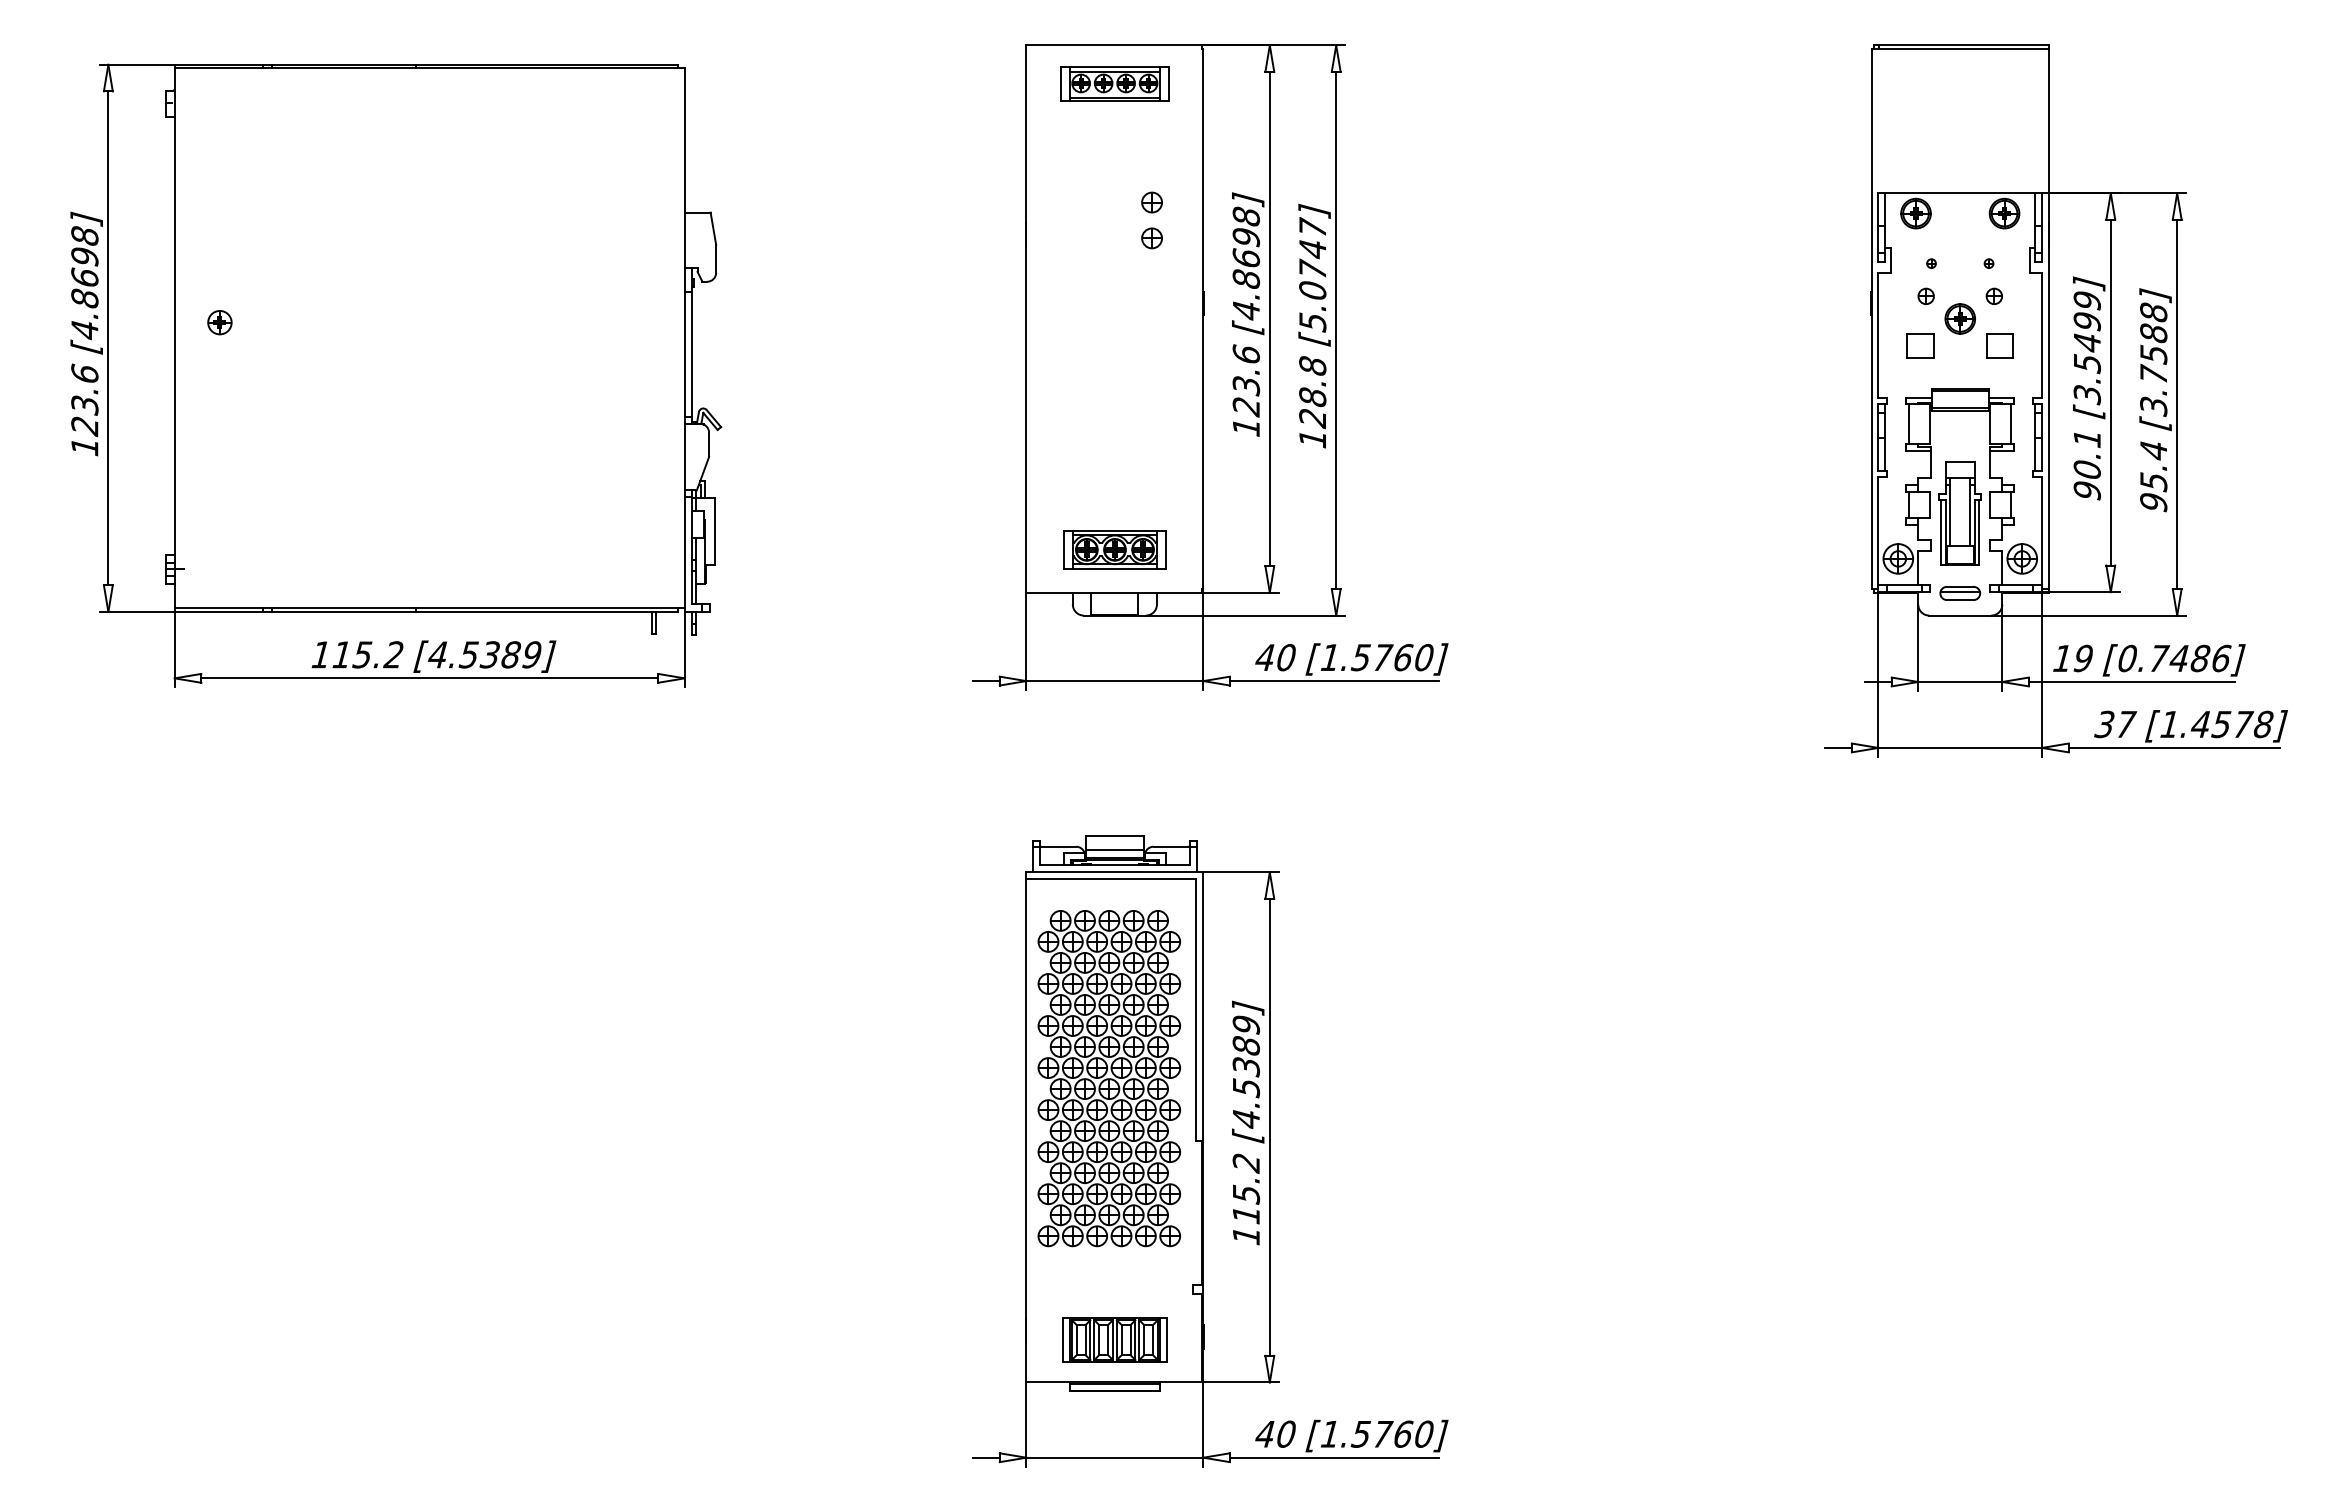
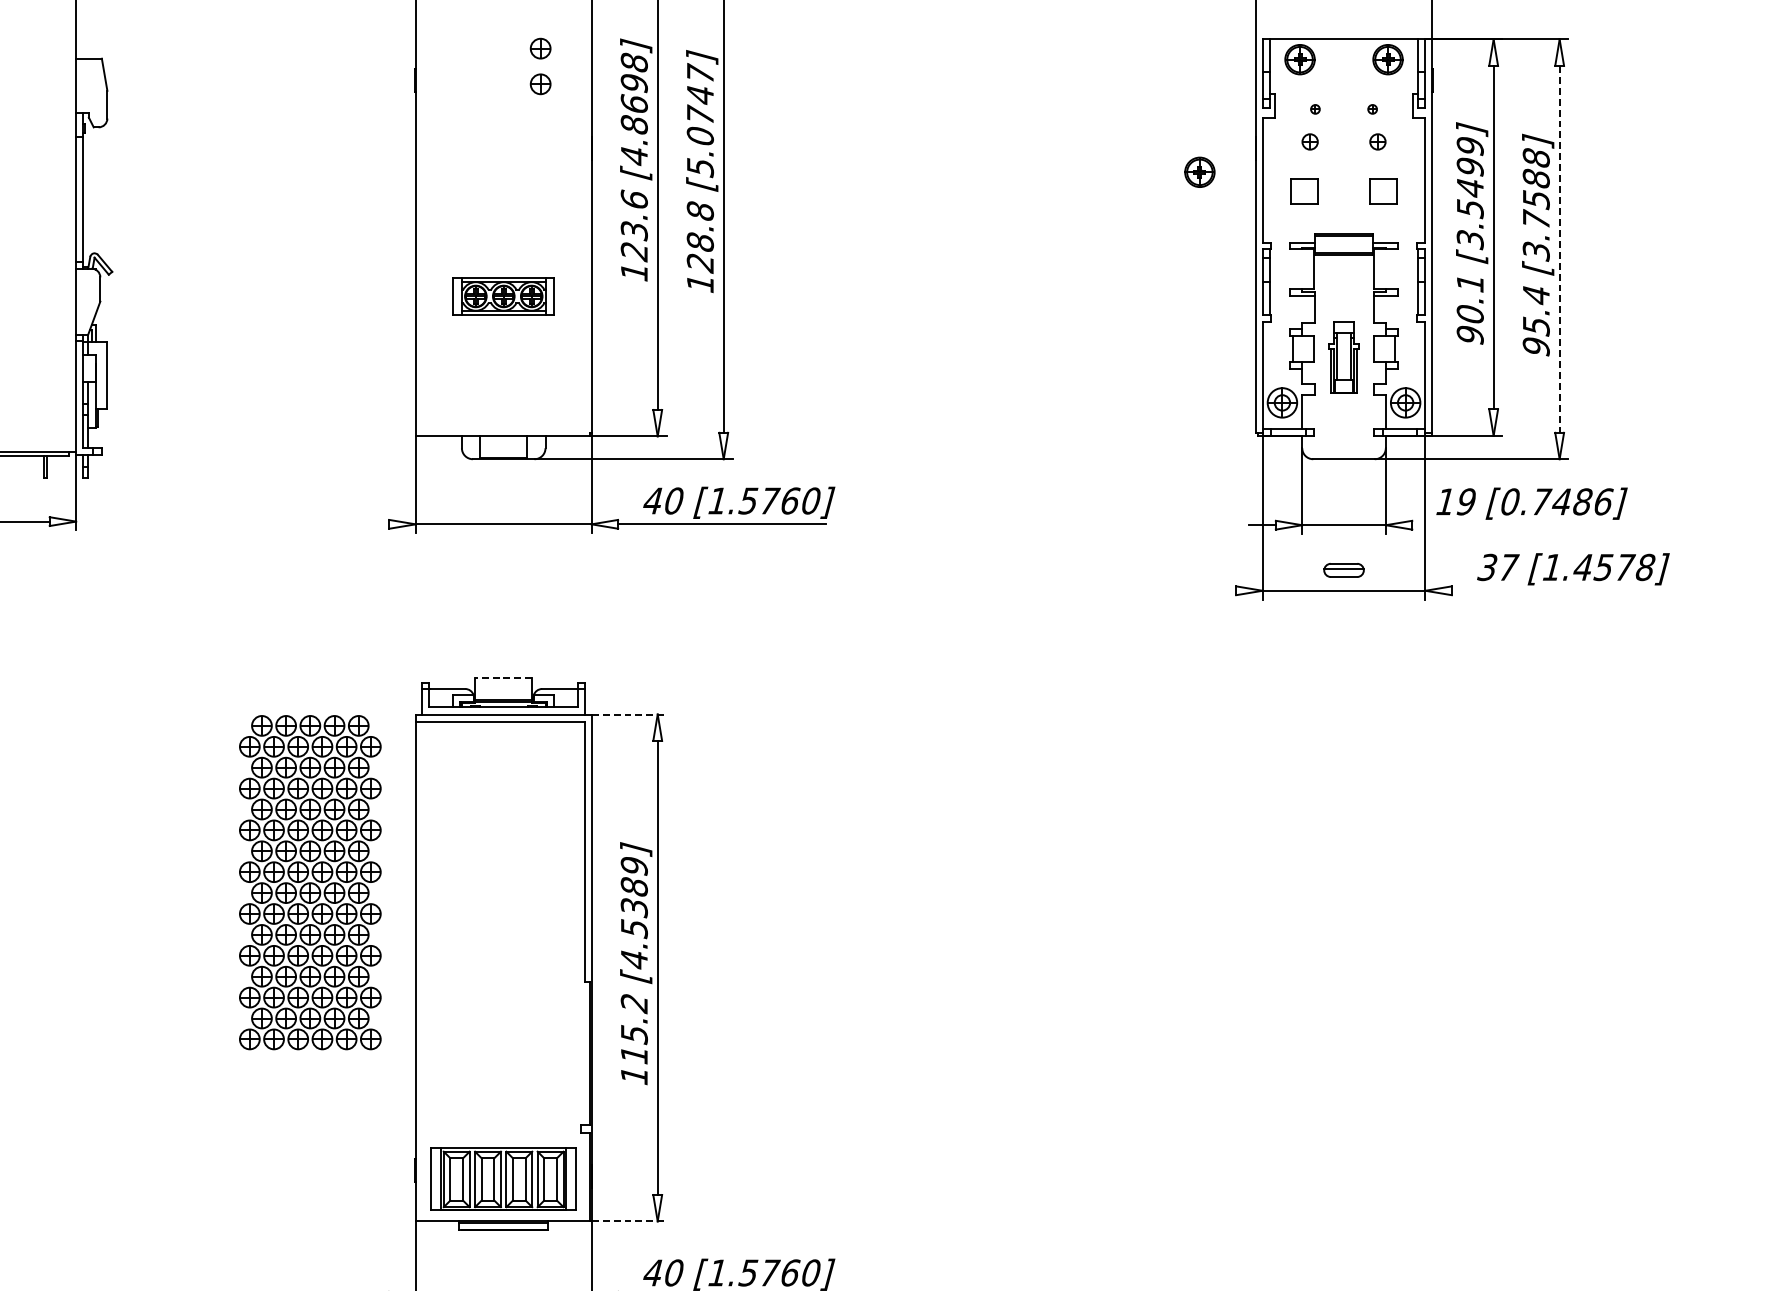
part: (1959, 318) -> (1199, 171), moved
line: (2177, 404) -> (1559, 249), solid -> dashed
line: (1909, 424) -> (1293, 269), removed
line: (2011, 424) -> (1394, 269), removed
part: (1959, 513) -> (1343, 357), size x0.7
part: (1114, 549) -> (503, 296), moved
part: (1960, 593) -> (1344, 570), moved
line: (986, 681) -> (376, 524), removed
line: (2131, 681) -> (1514, 524), removed
line: (1838, 747) -> (1222, 590), removed
line: (2173, 747) -> (1555, 590), removed
line: (1114, 836) -> (503, 678), solid -> dashed
line: (1114, 850) -> (503, 692), removed
line: (1241, 872) -> (629, 714), solid -> dashed
part: (1109, 1078) -> (310, 882), moved
part: (1114, 1339) -> (503, 1178), size x1.4
line: (1241, 1382) -> (629, 1221), solid -> dashed

